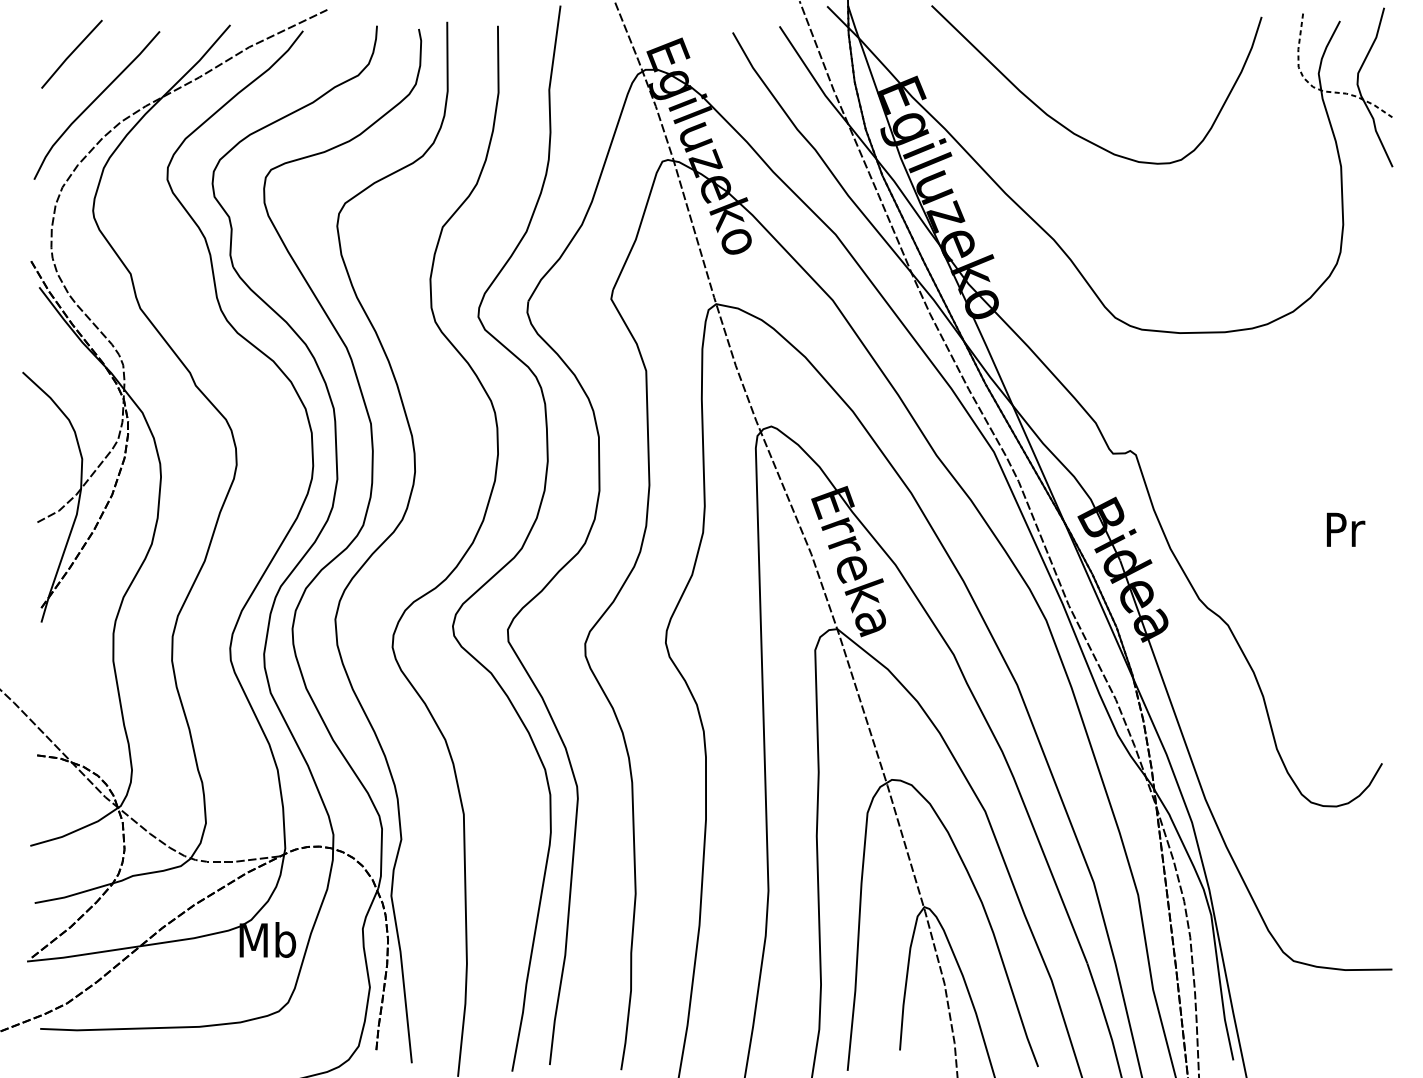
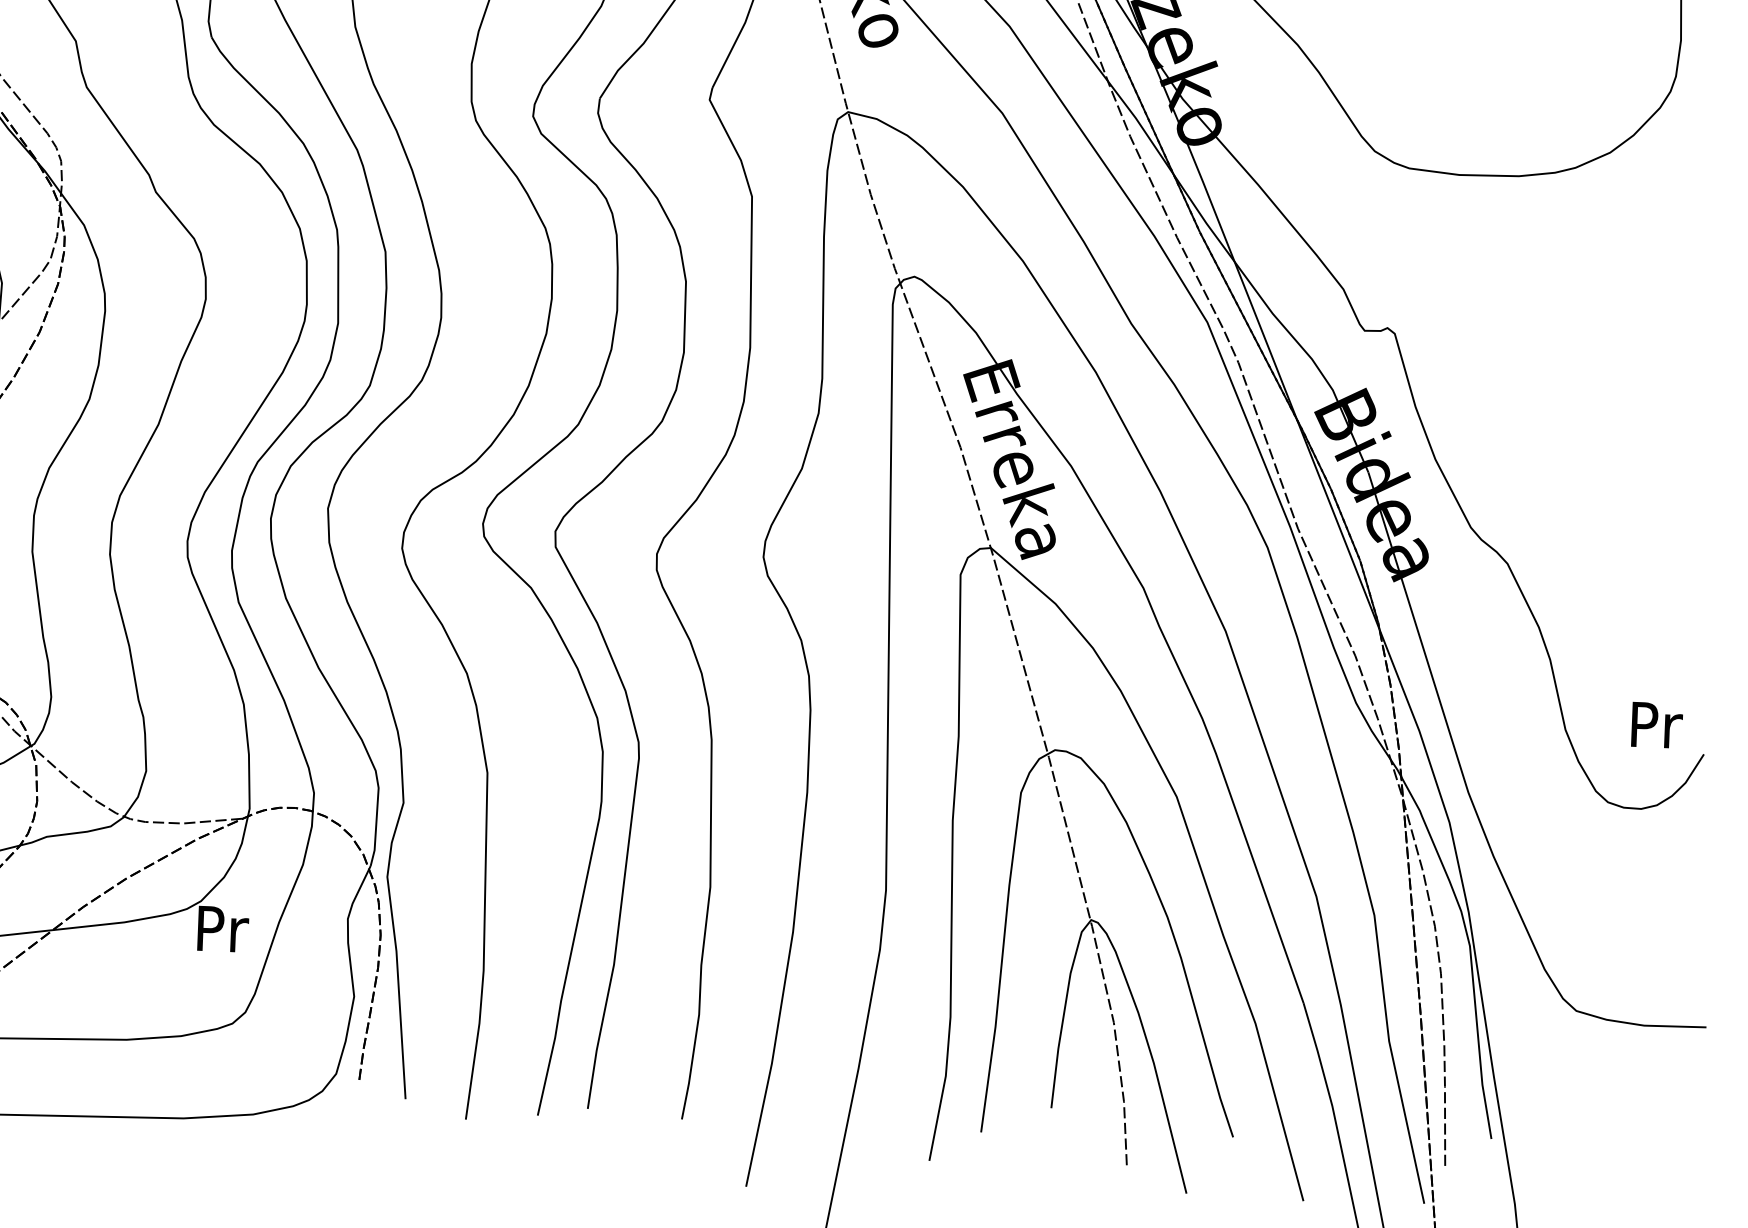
text: (1346, 529) -> (1657, 724), moved
text: (267, 939) -> (221, 927), Mb -> Pr

